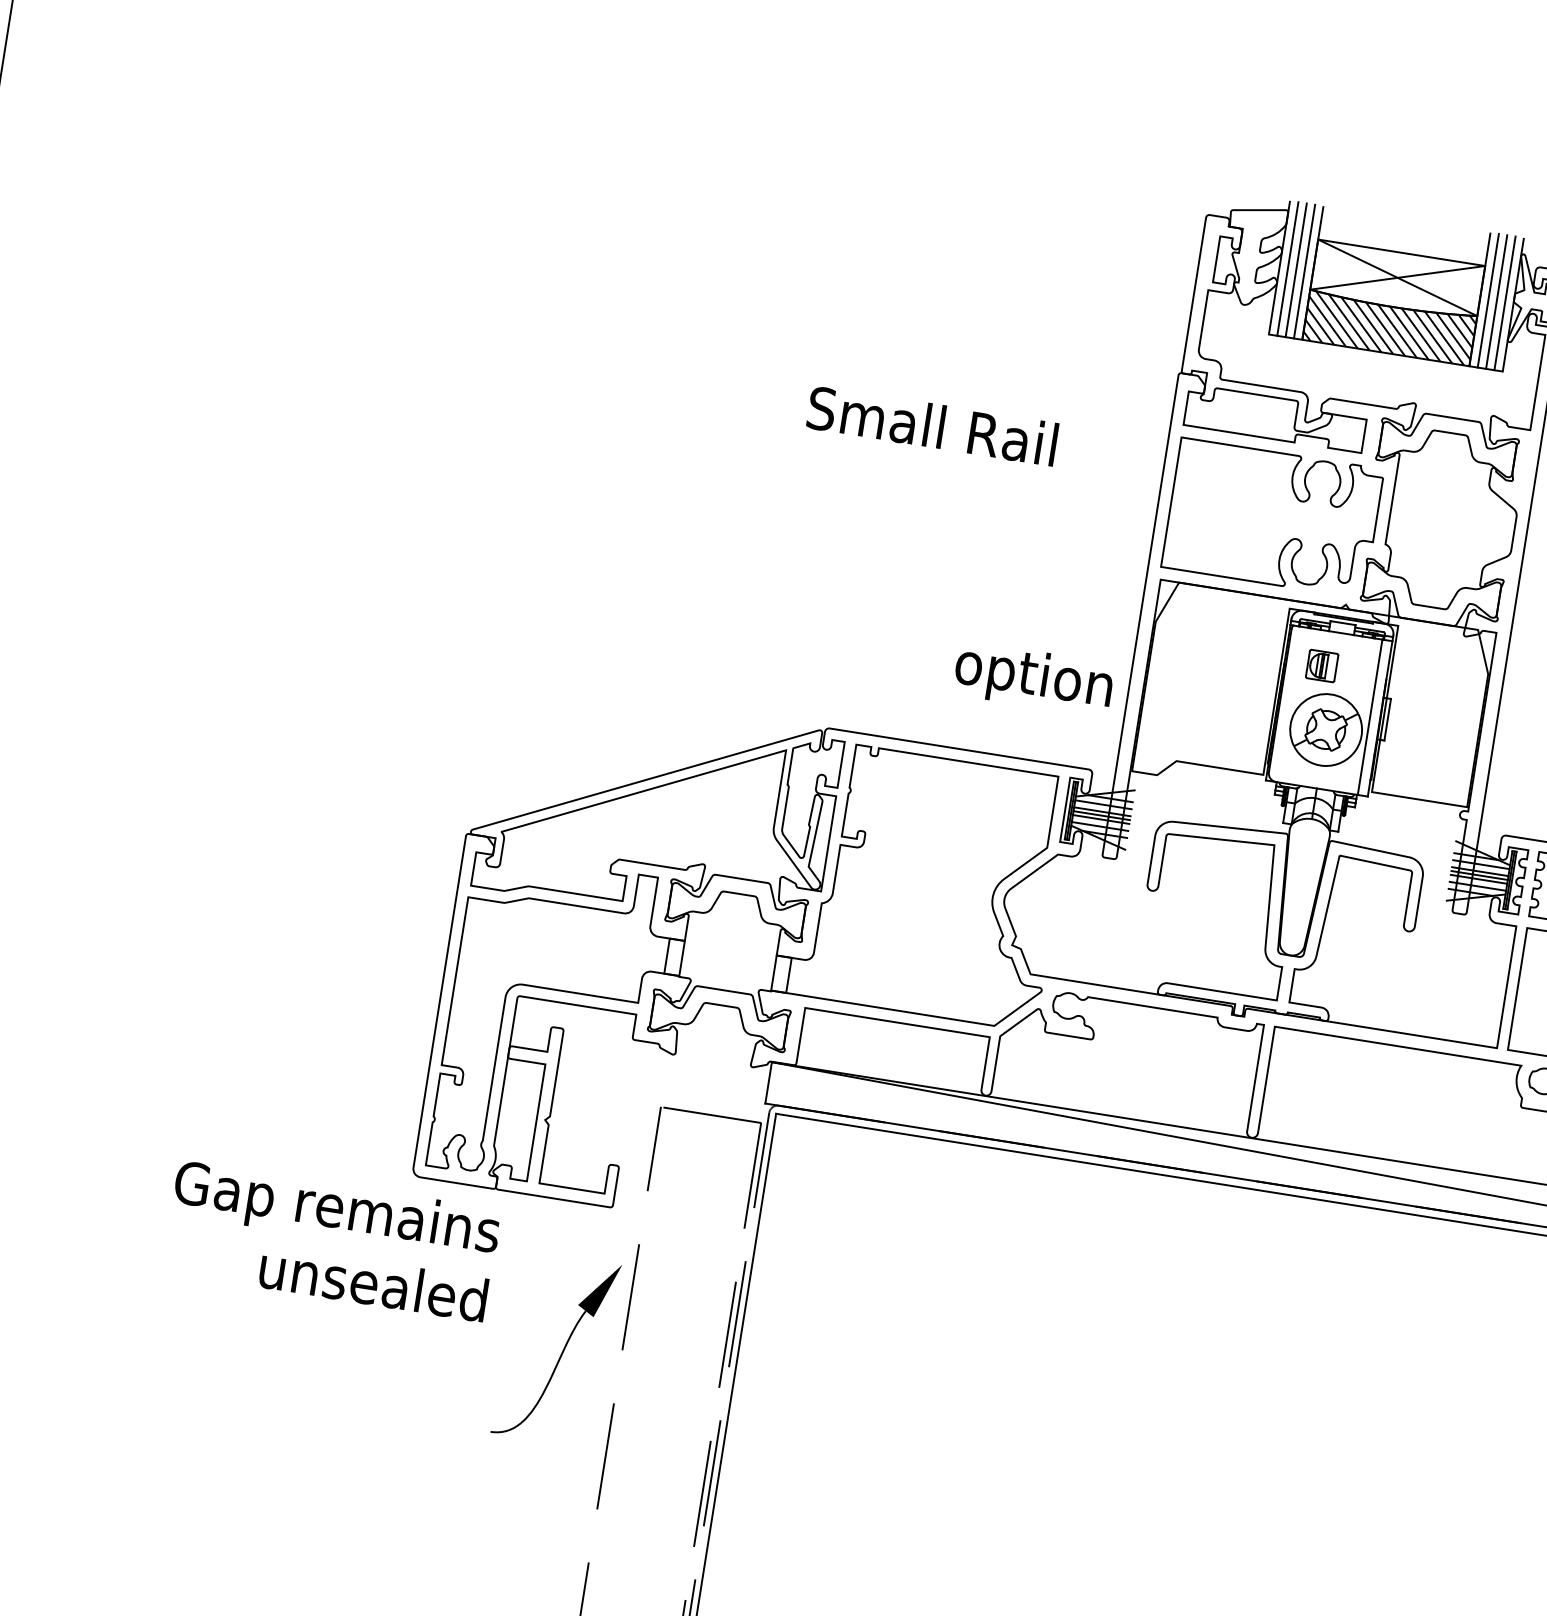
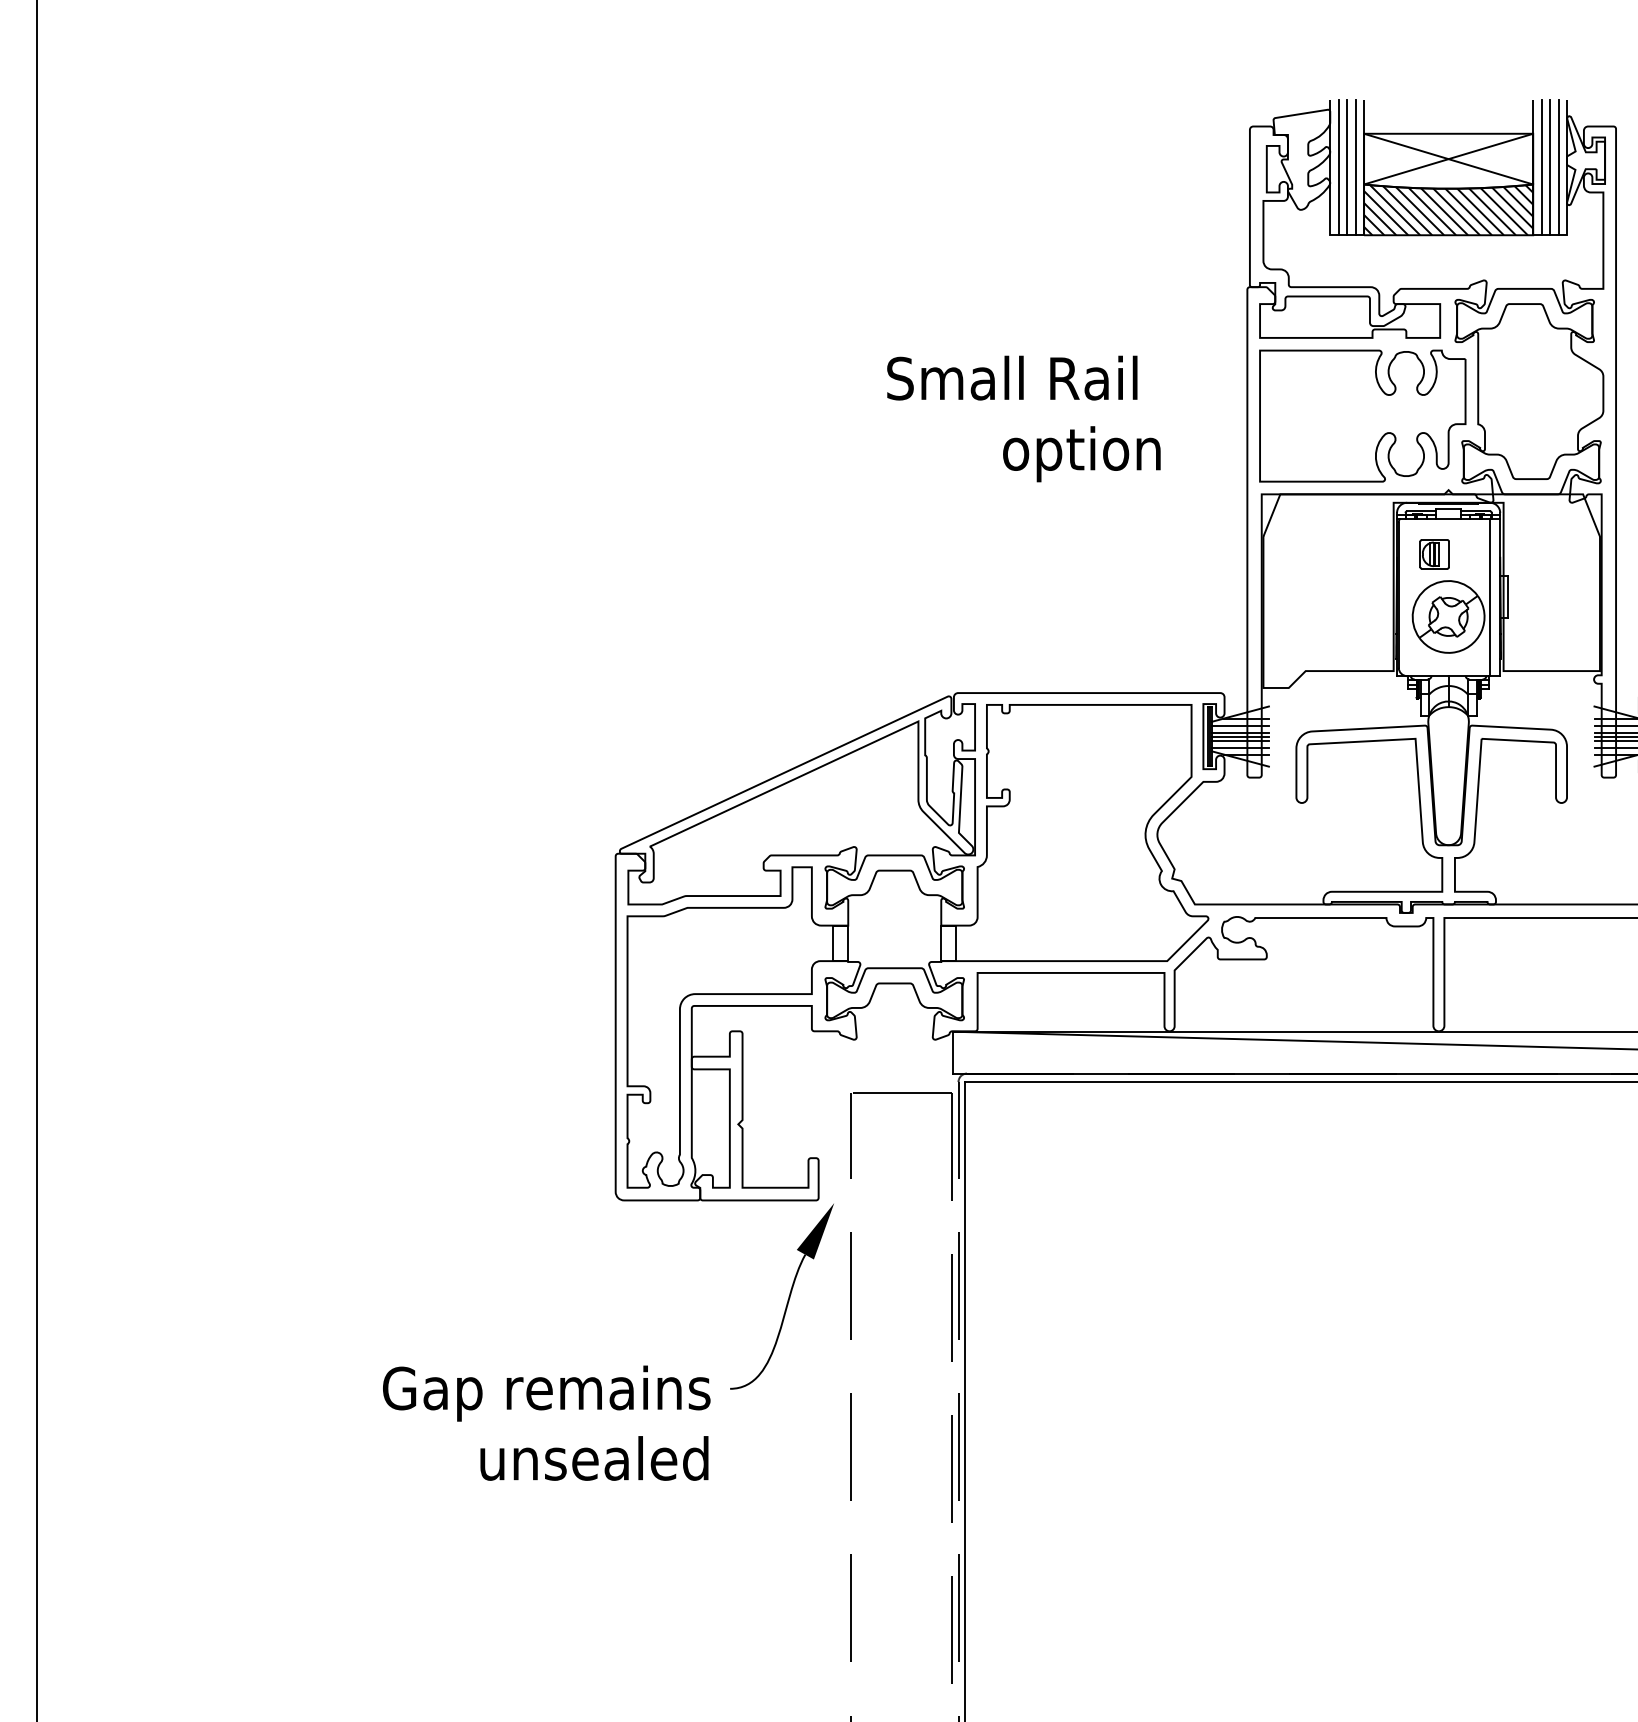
text: (1033, 679) -> (1081, 454), moved
text: (331, 1240) -> (546, 1422), moved
part: (561, 1352) -> (787, 1299), moved

